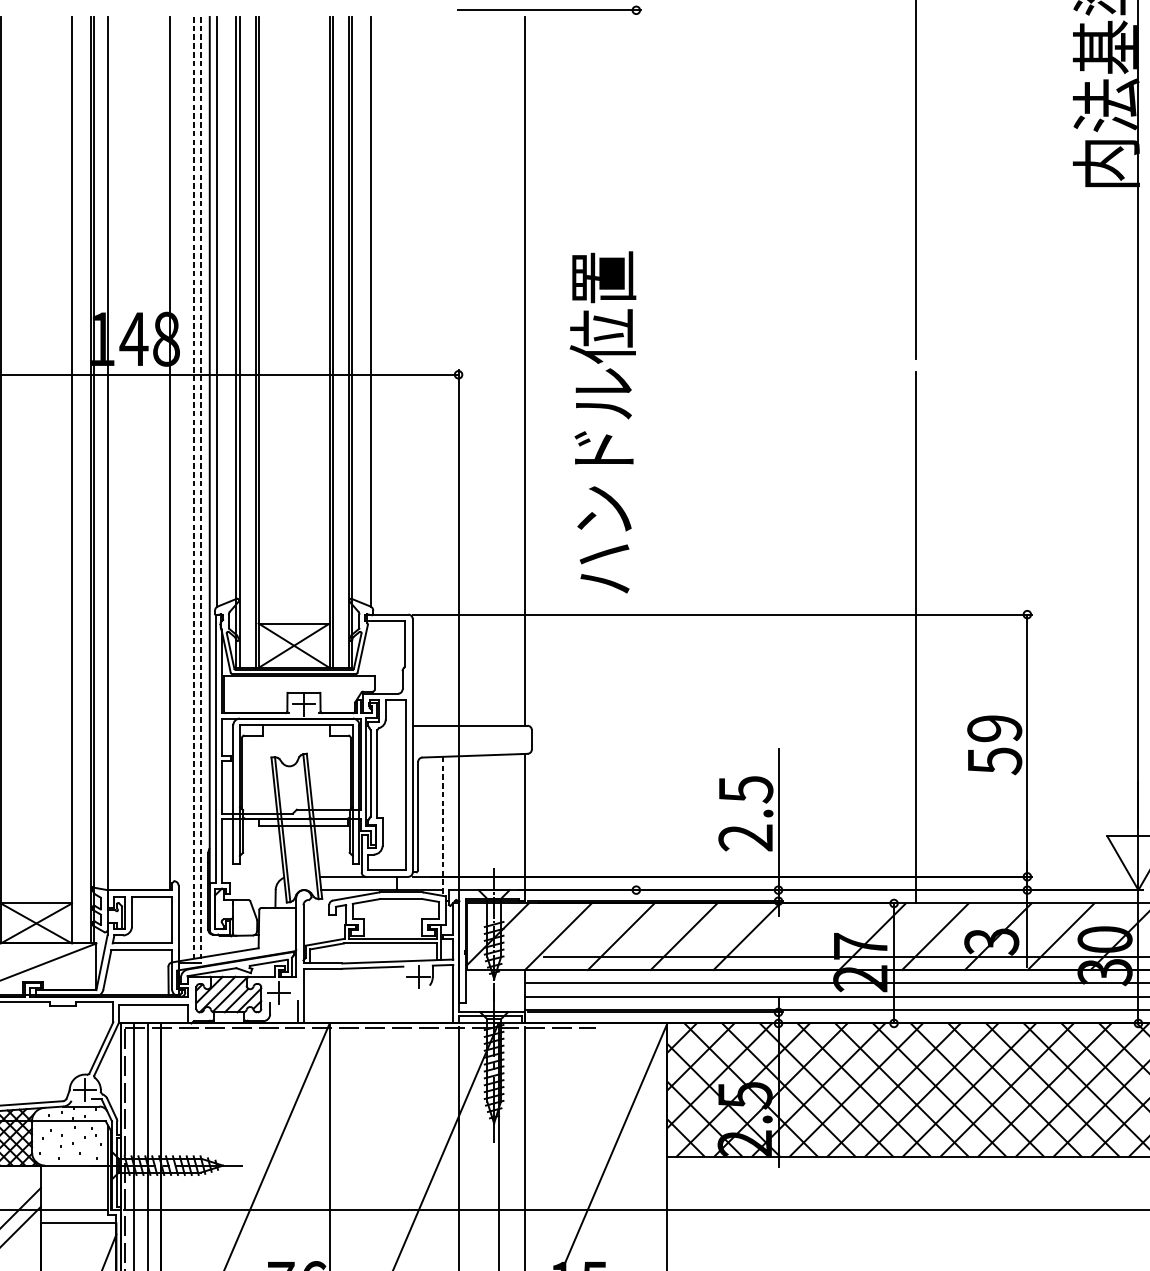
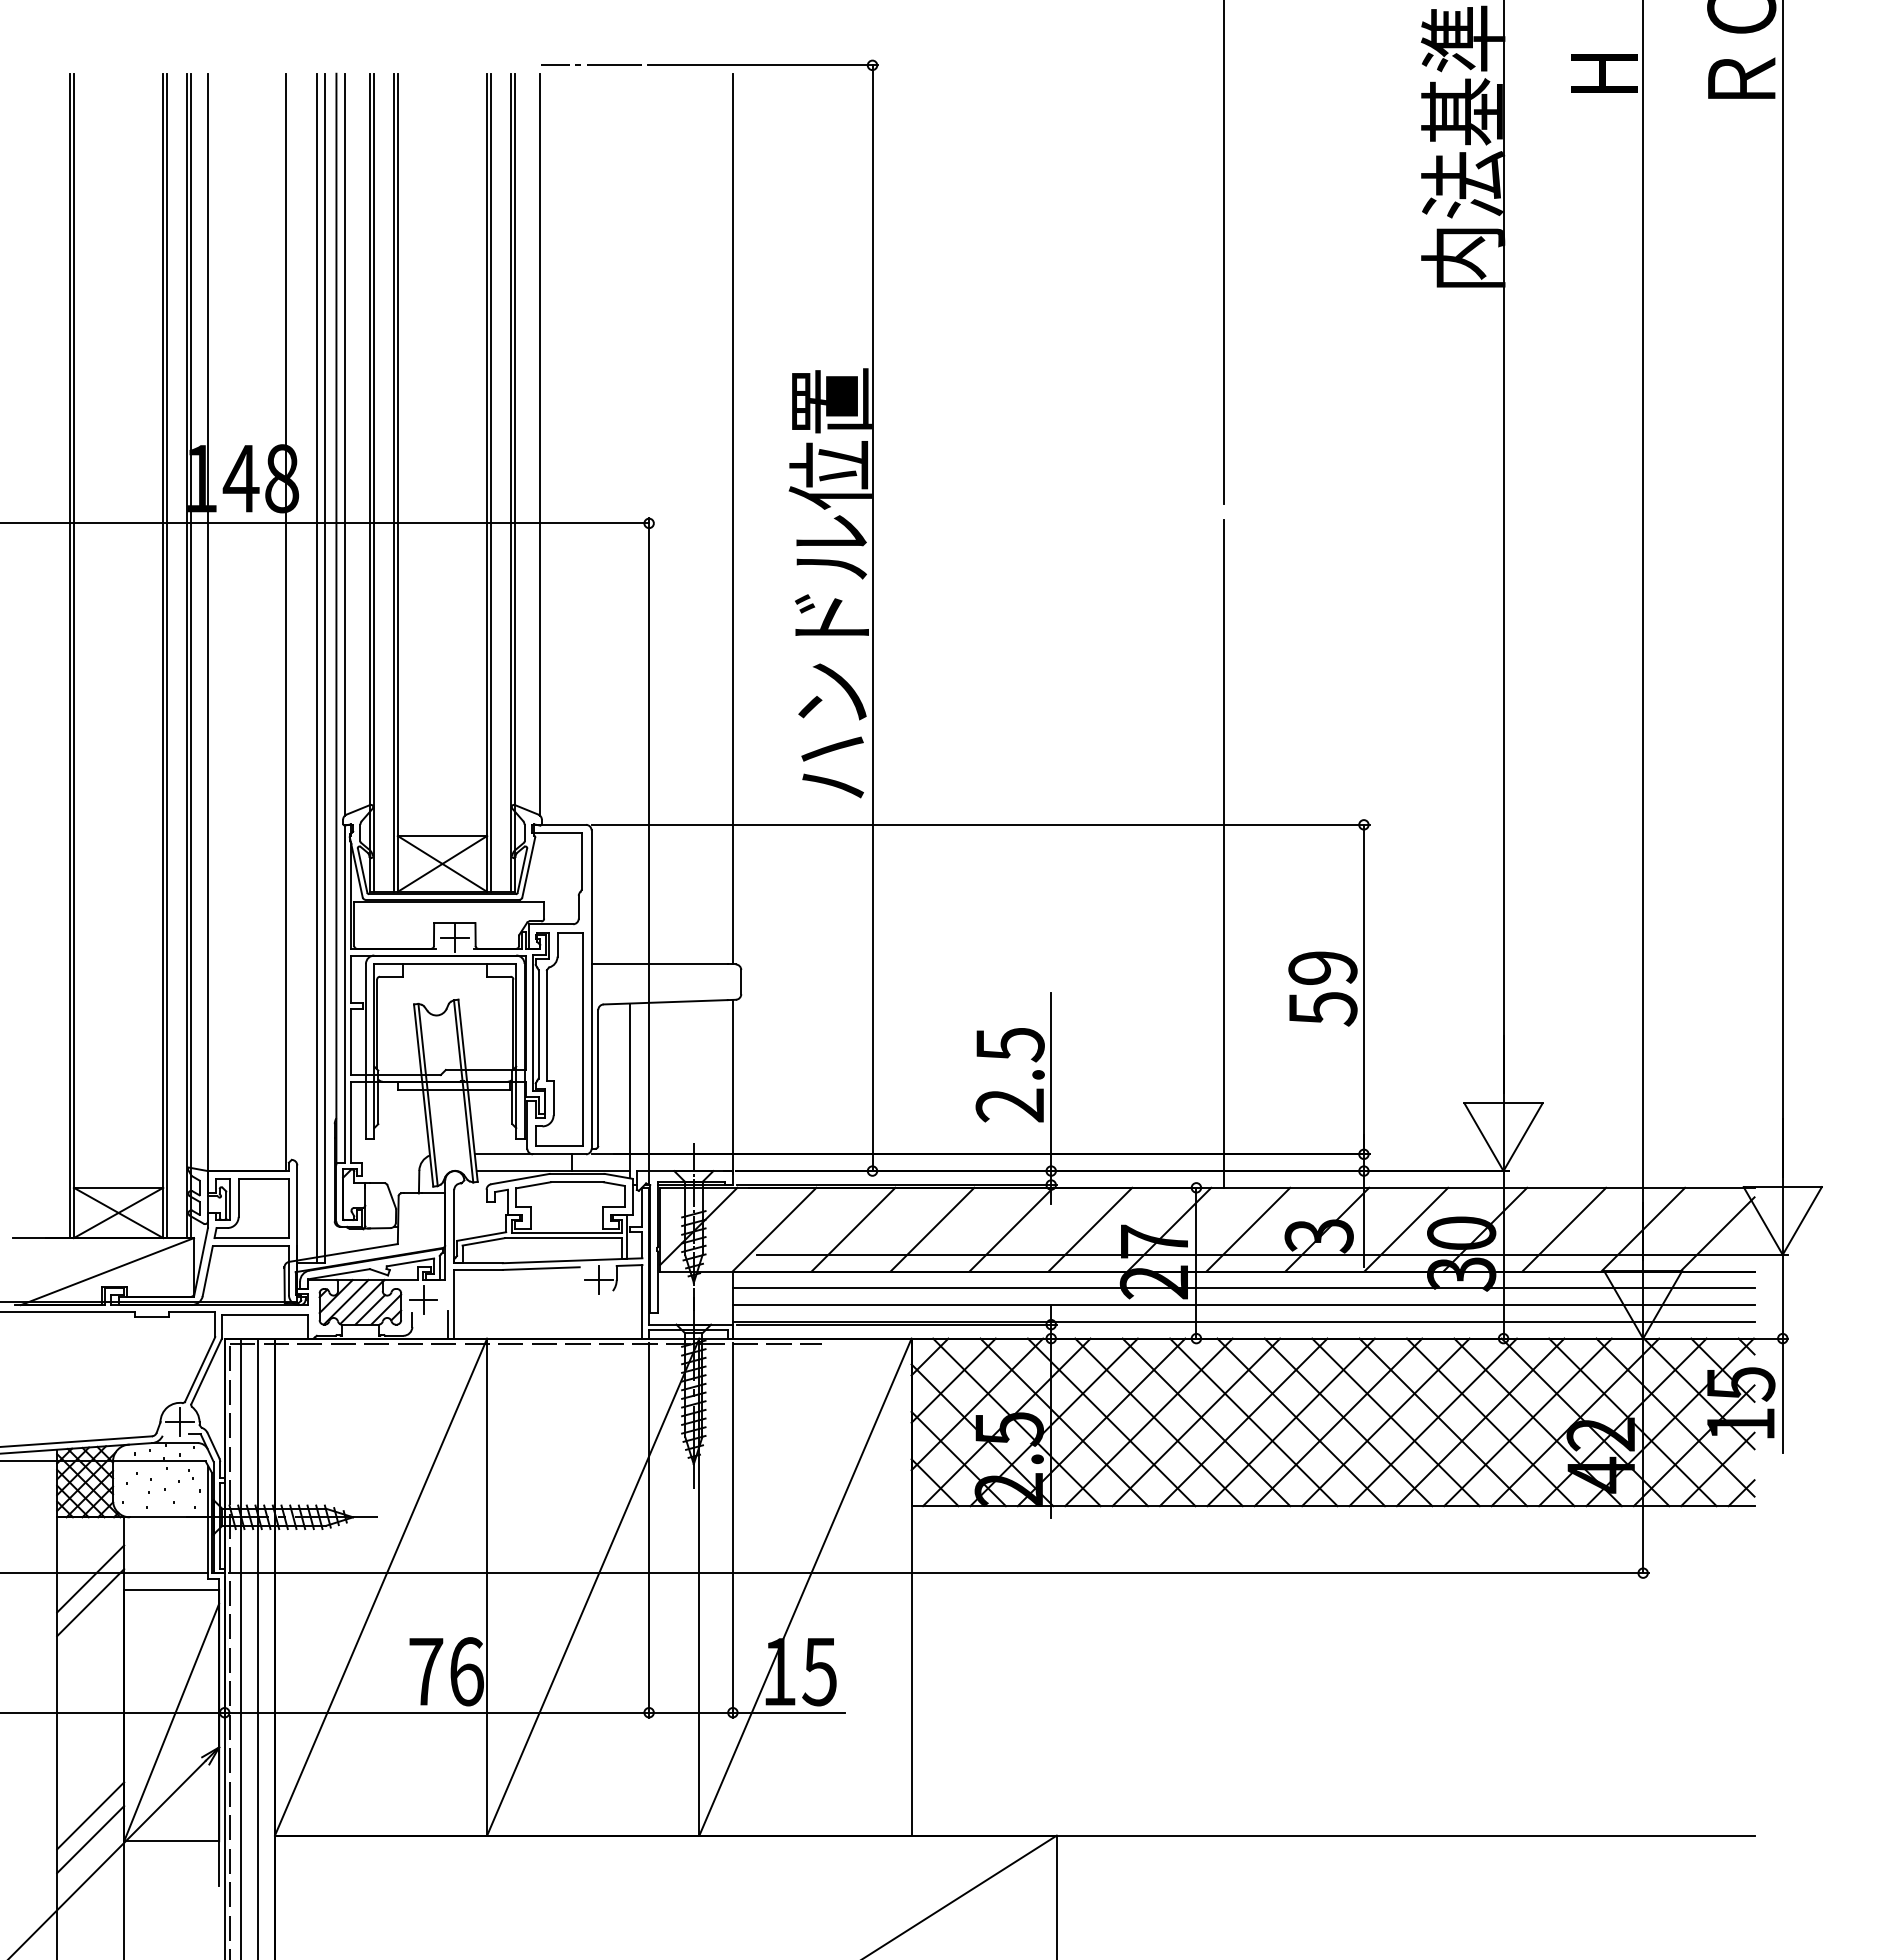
line: (412, 10) -> (591, 65), added
line: (636, 450) -> (872, 618), added
line: (75, 479) -> (167, 655), added
line: (193, 490) -> (316, 668), dashed -> solid
line: (201, 490) -> (325, 668), dashed -> solid
line: (442, 826) -> (629, 1091), dashed -> solid
line: (809, 936) -> (1090, 1229), added

